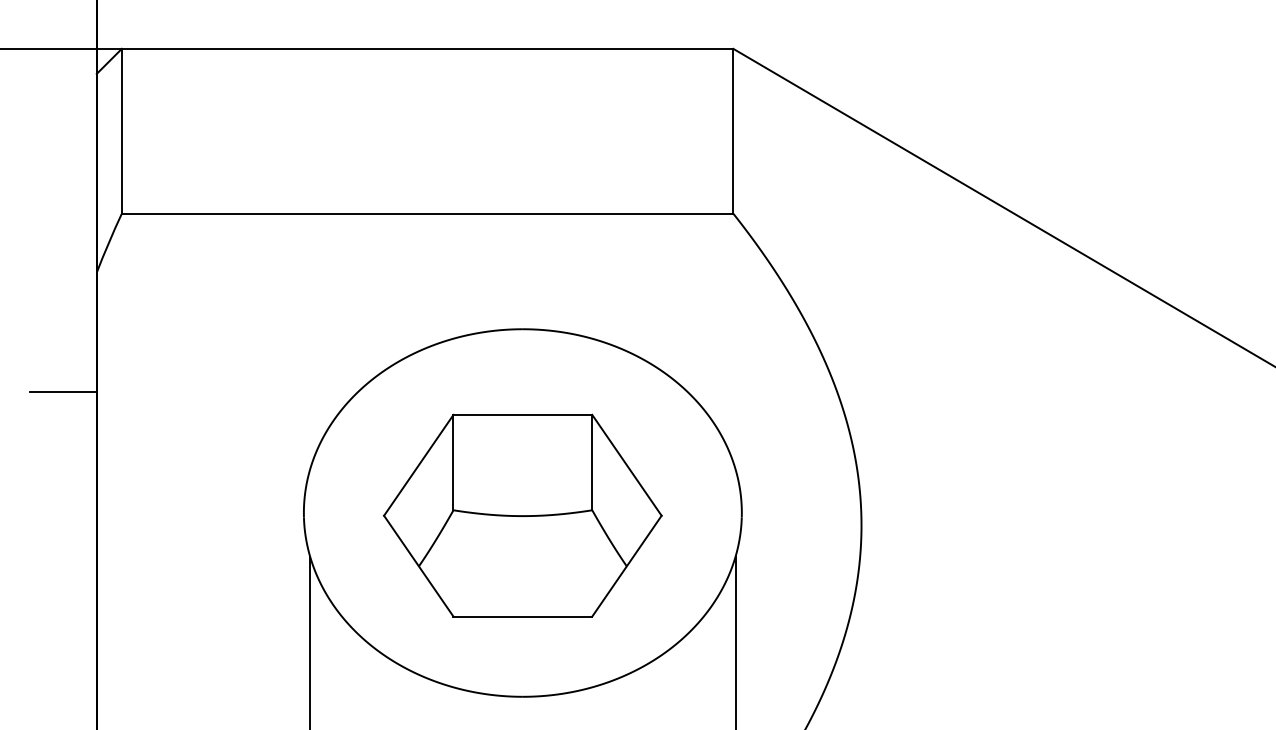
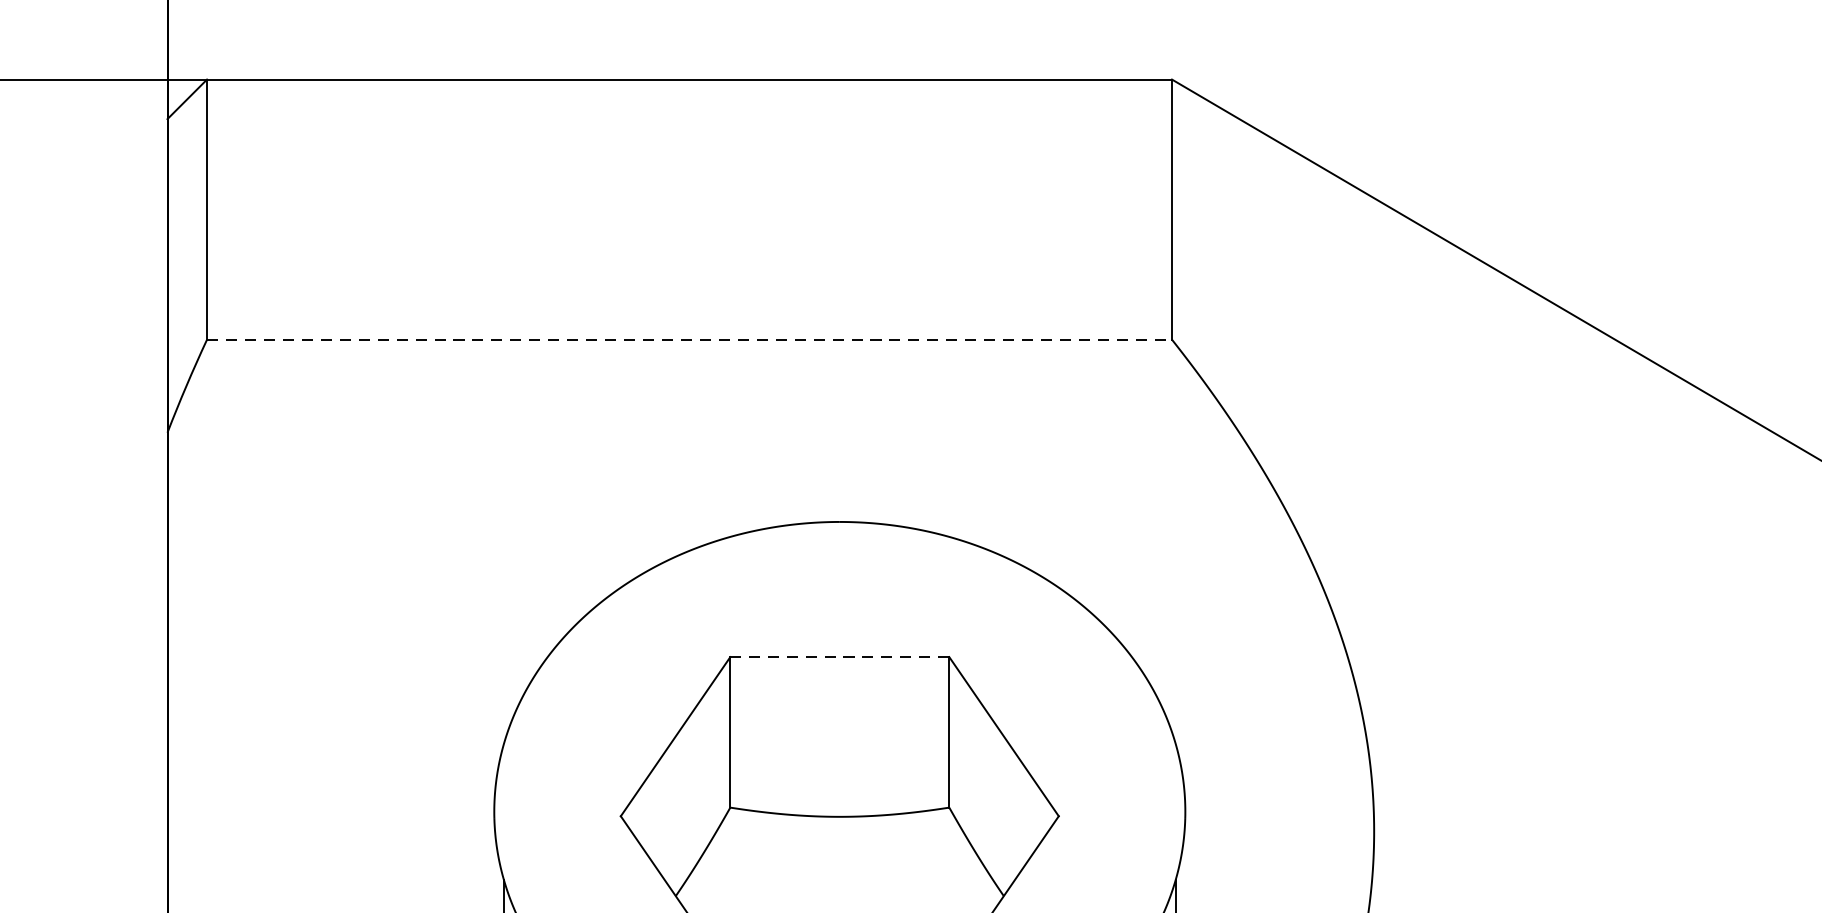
line: (427, 213) -> (689, 339), solid -> dashed
line: (62, 392) -> (113, 621), removed
line: (522, 414) -> (839, 656), solid -> dashed

